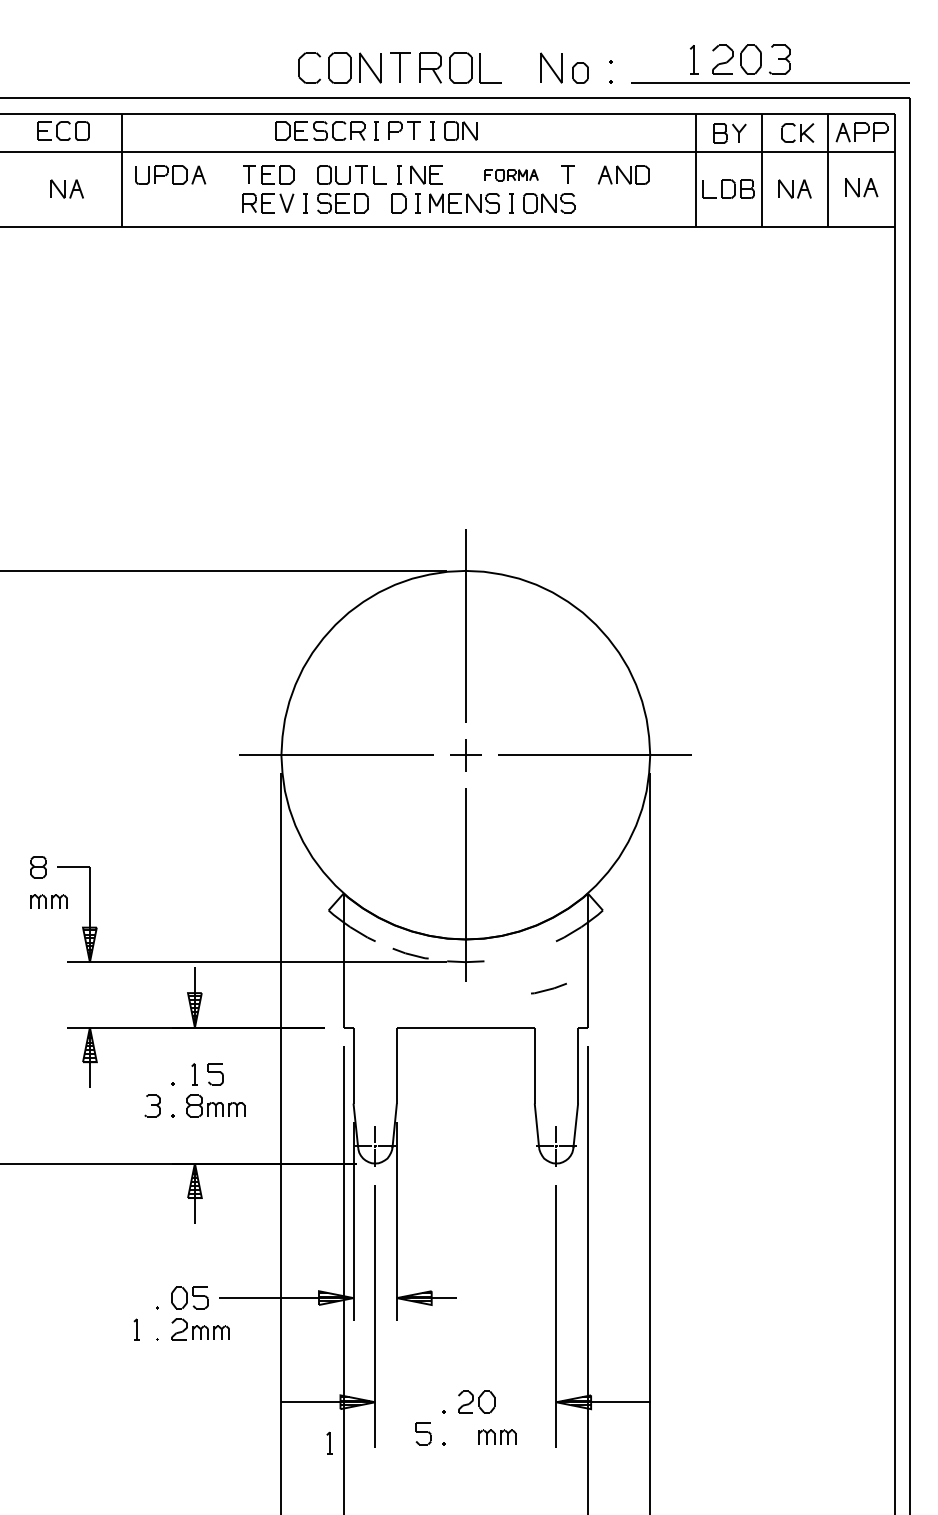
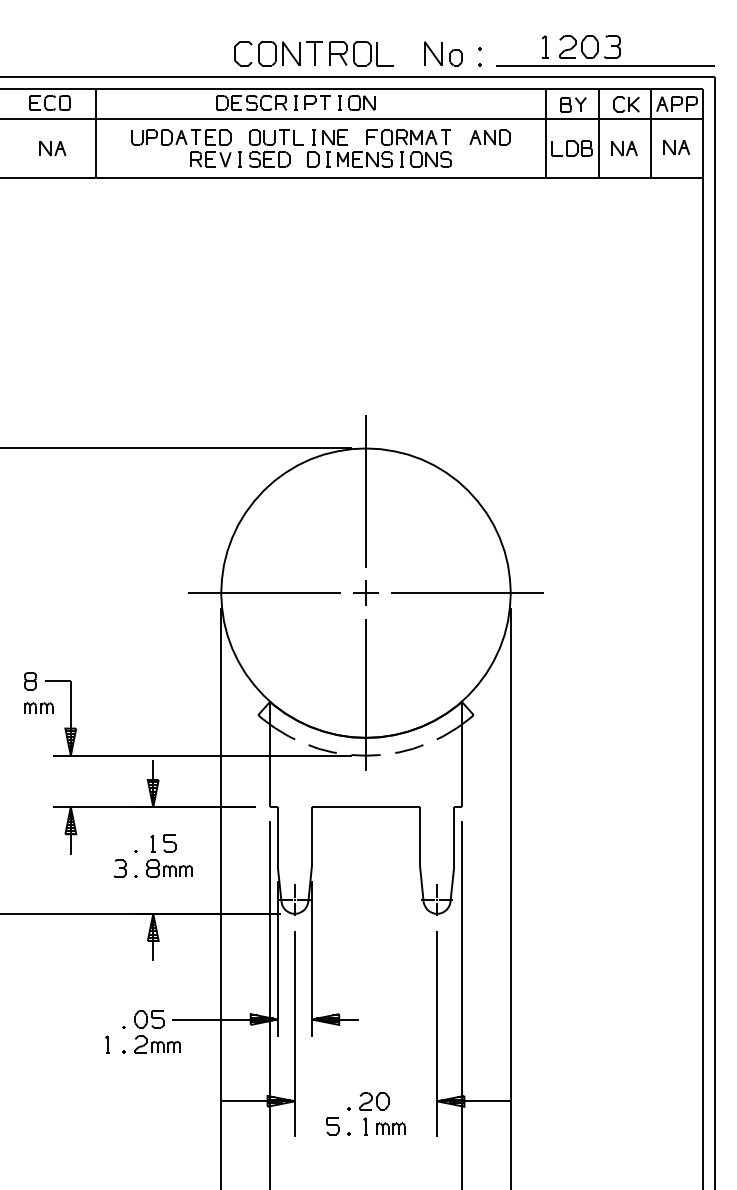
part: (170, 174) -> (159, 137), moved
part: (511, 174) -> (401, 137), size x1.67
line: (548, 988) -> (408, 748), moved
part: (329, 1442) -> (365, 1125), moved

